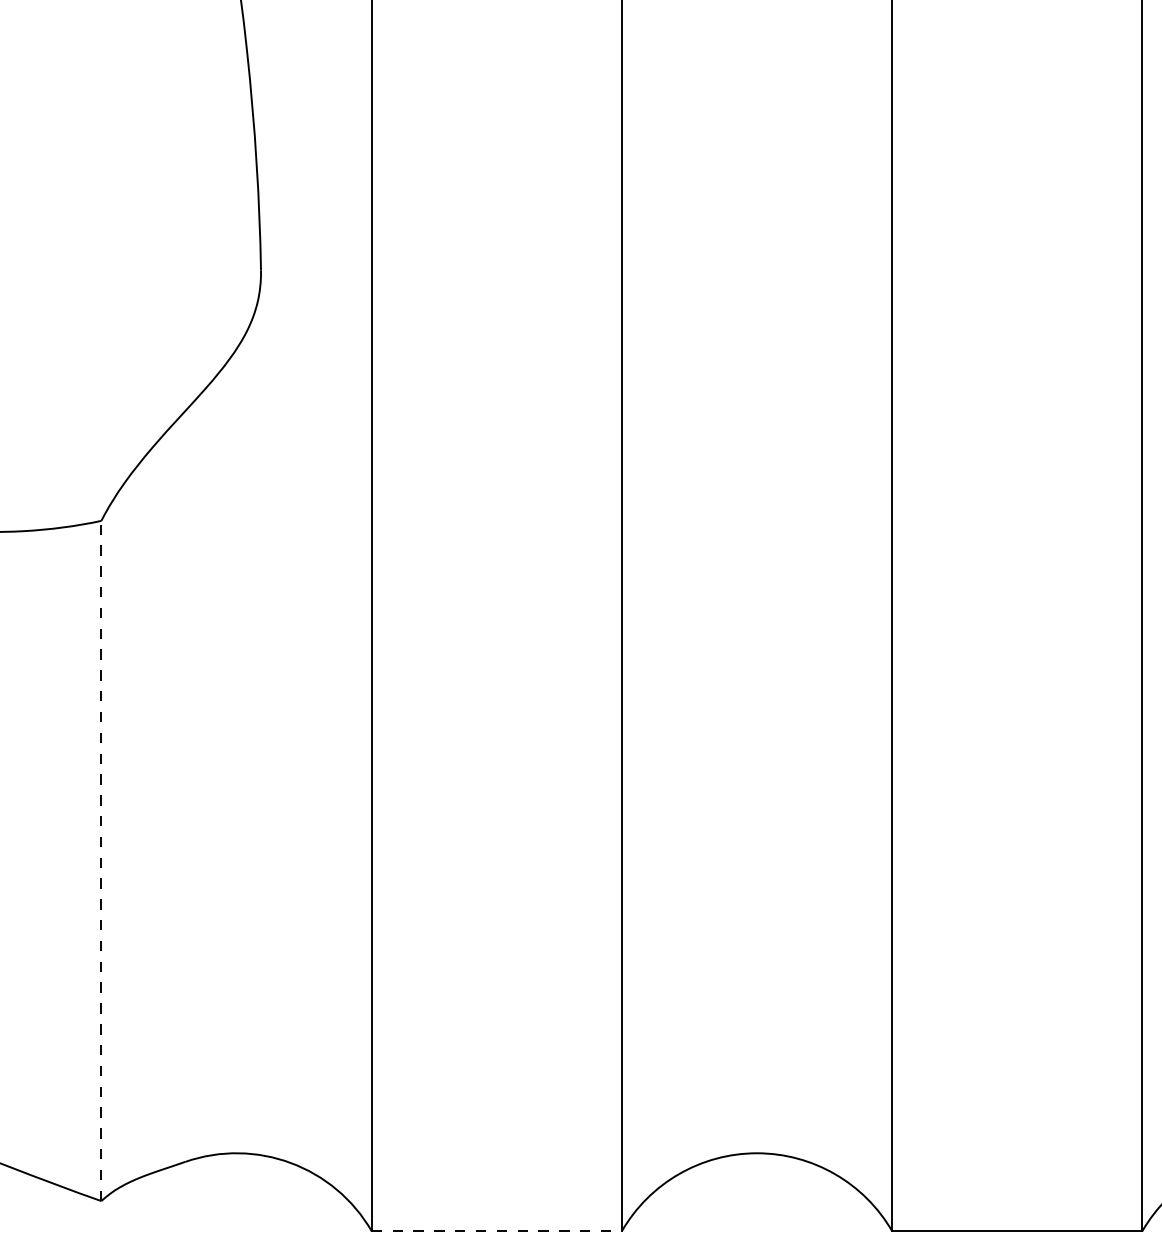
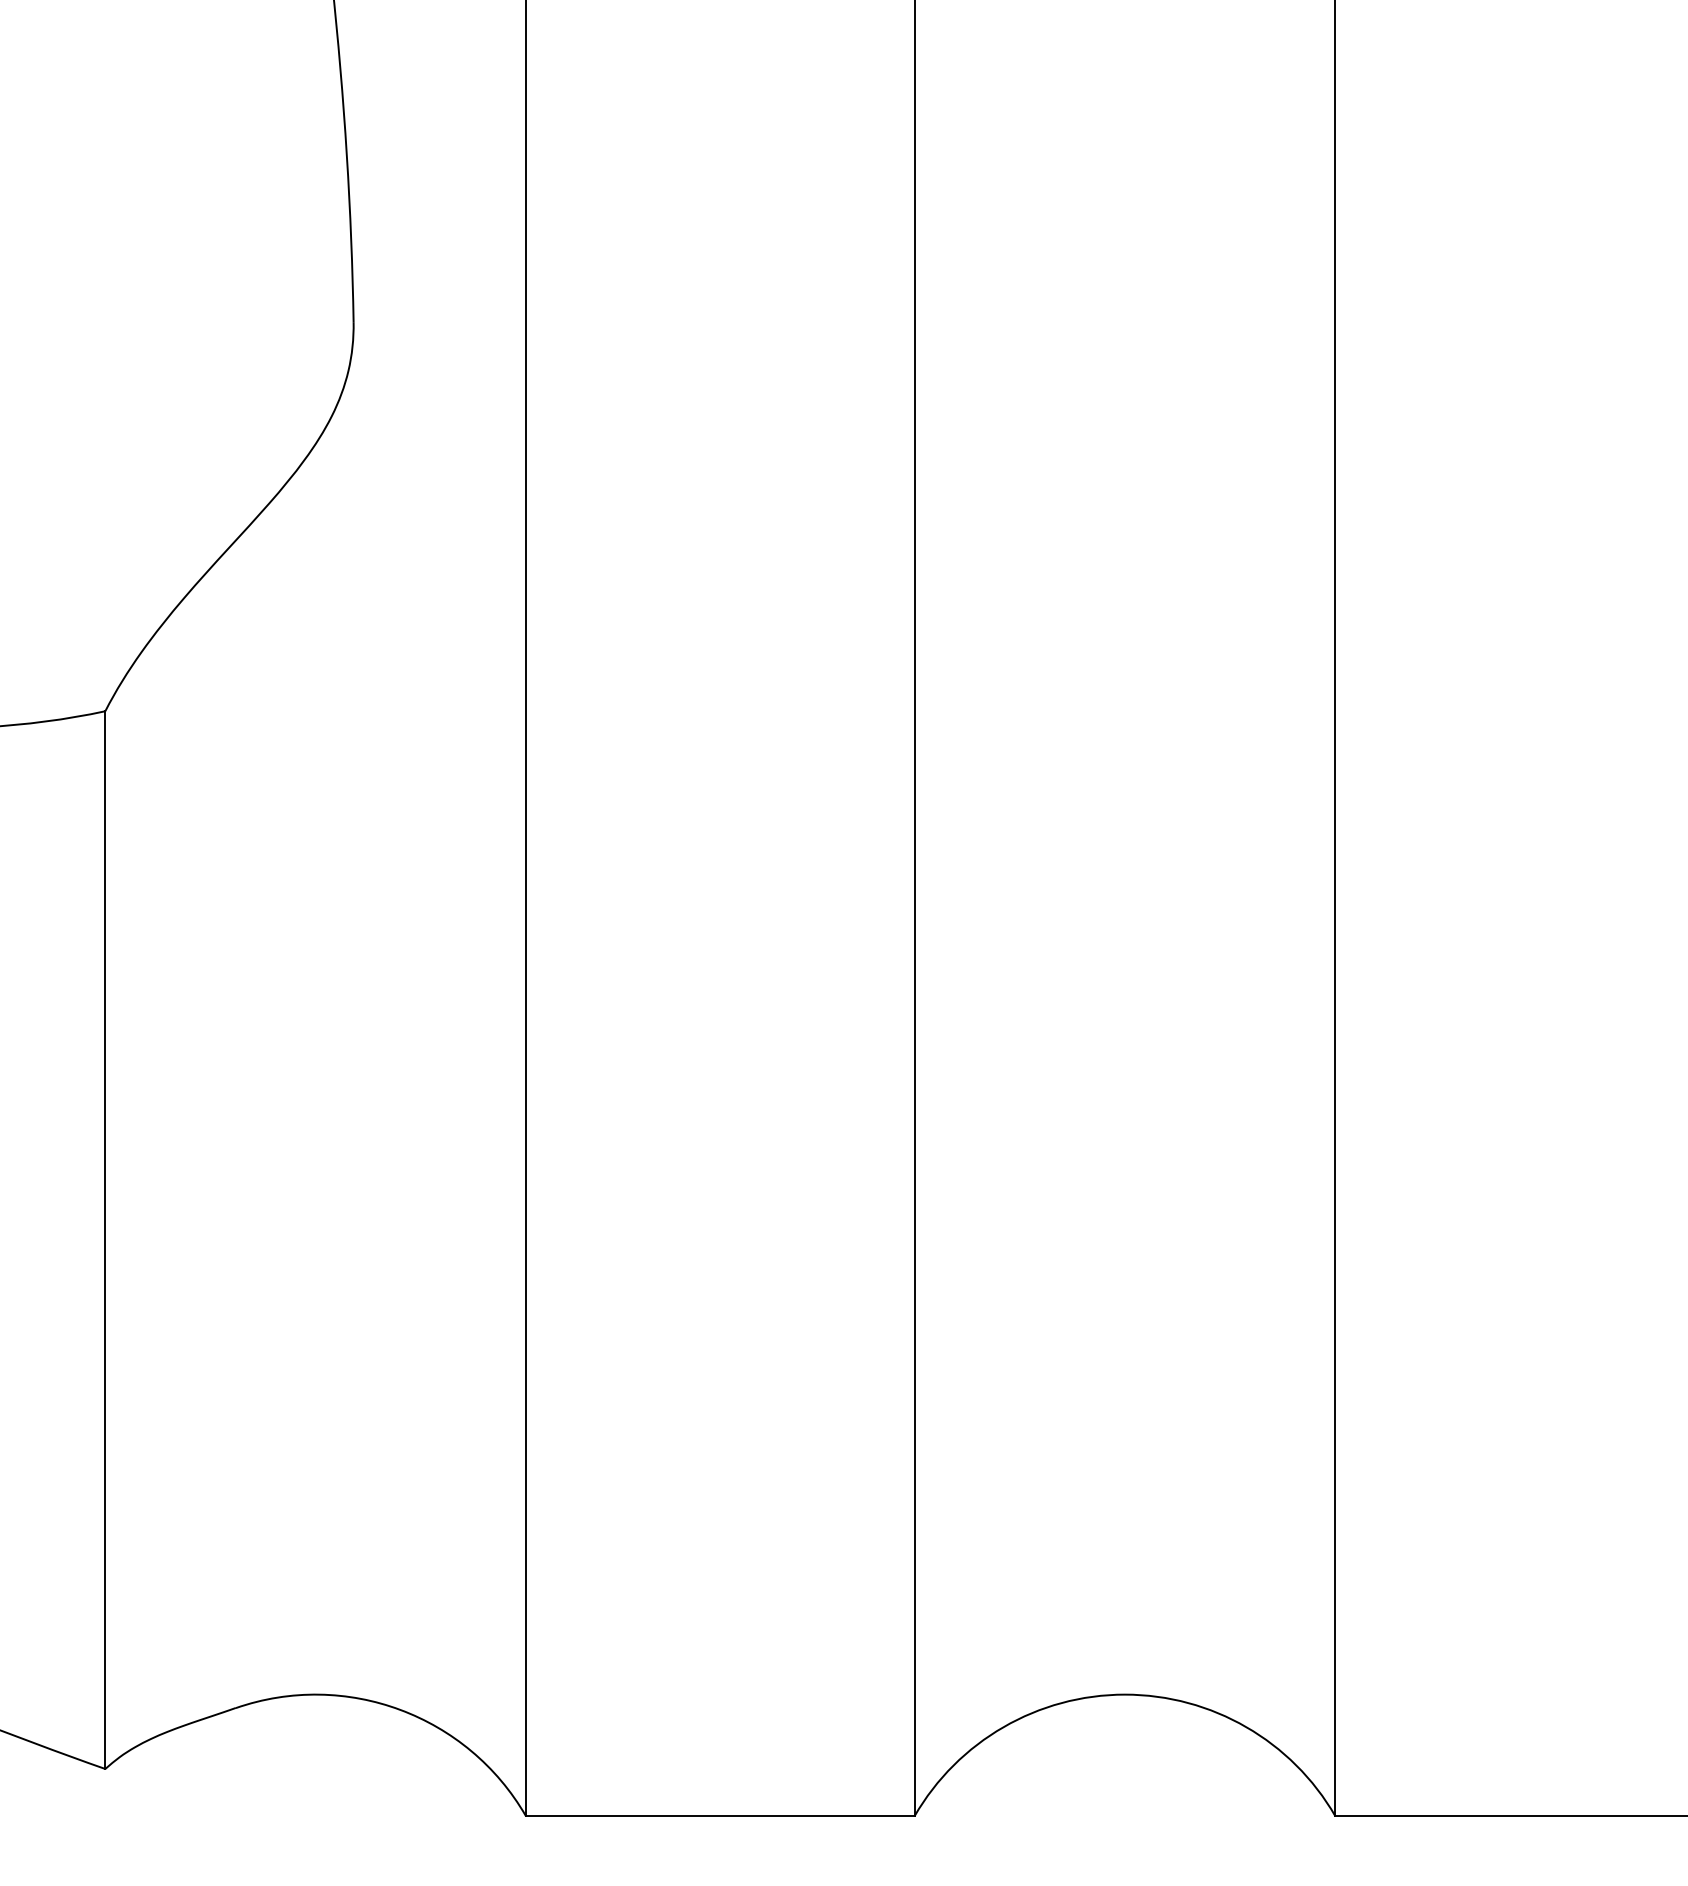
line: (101, 860) -> (105, 1239), dashed -> solid
line: (497, 1231) -> (721, 1816), dashed -> solid

